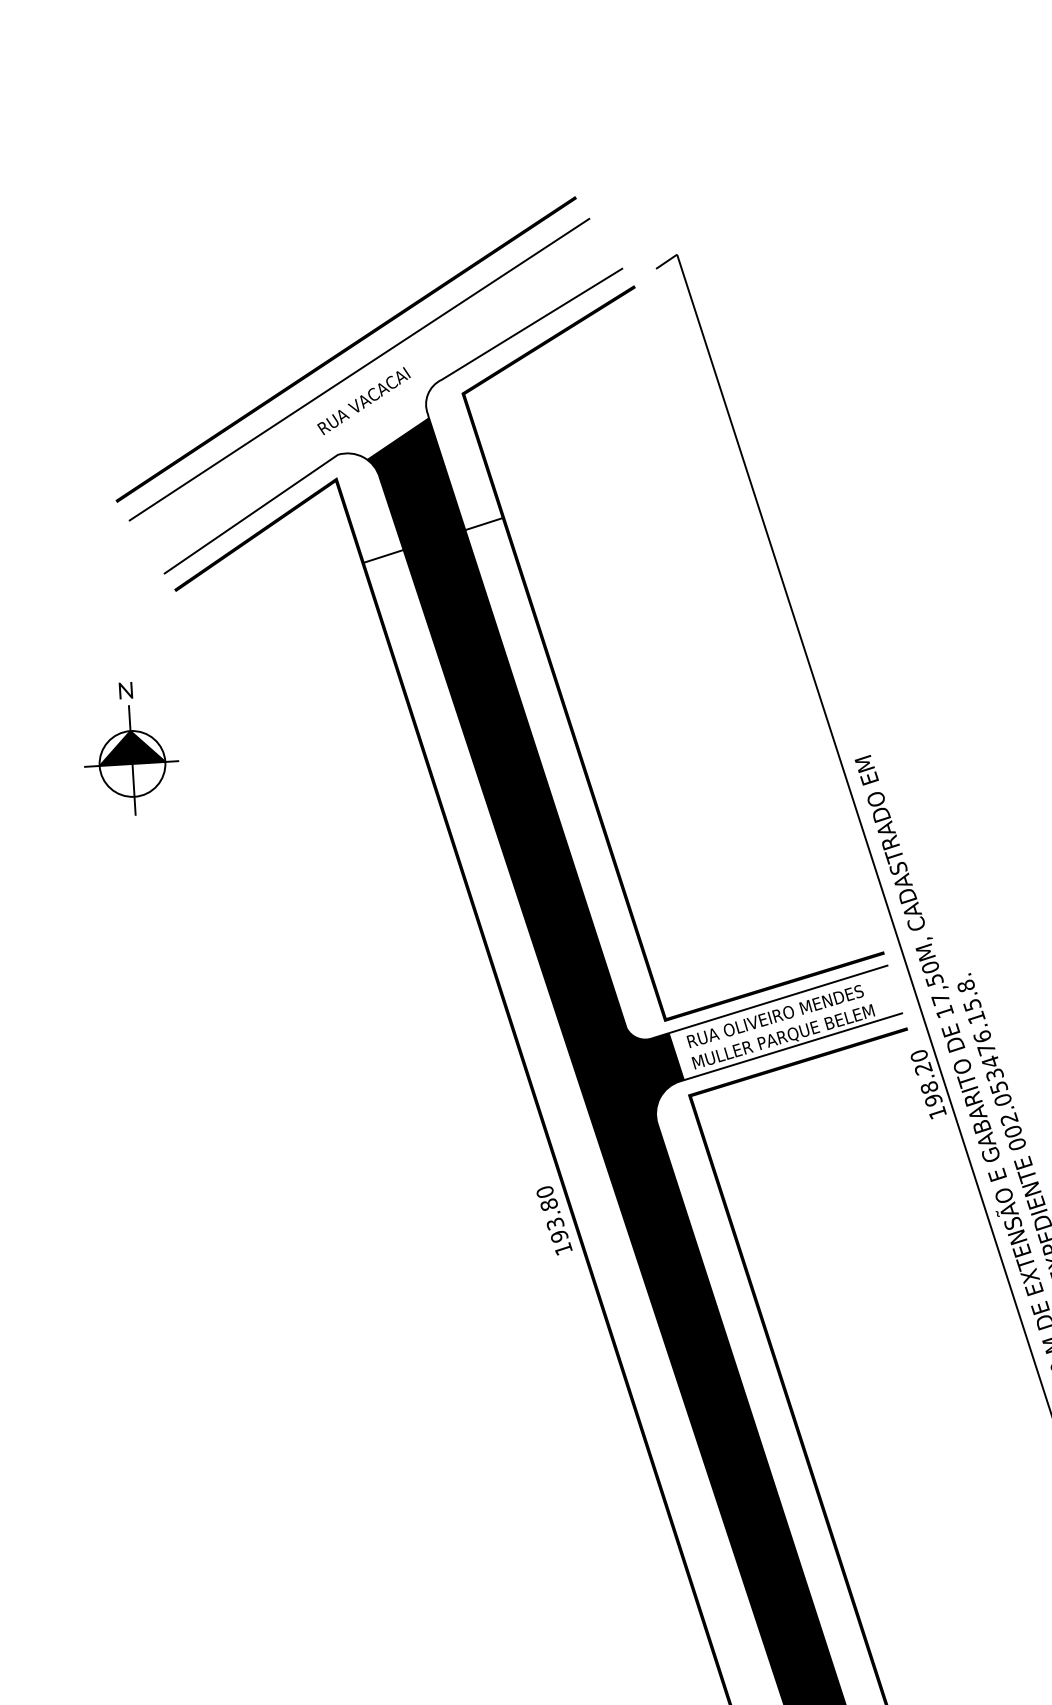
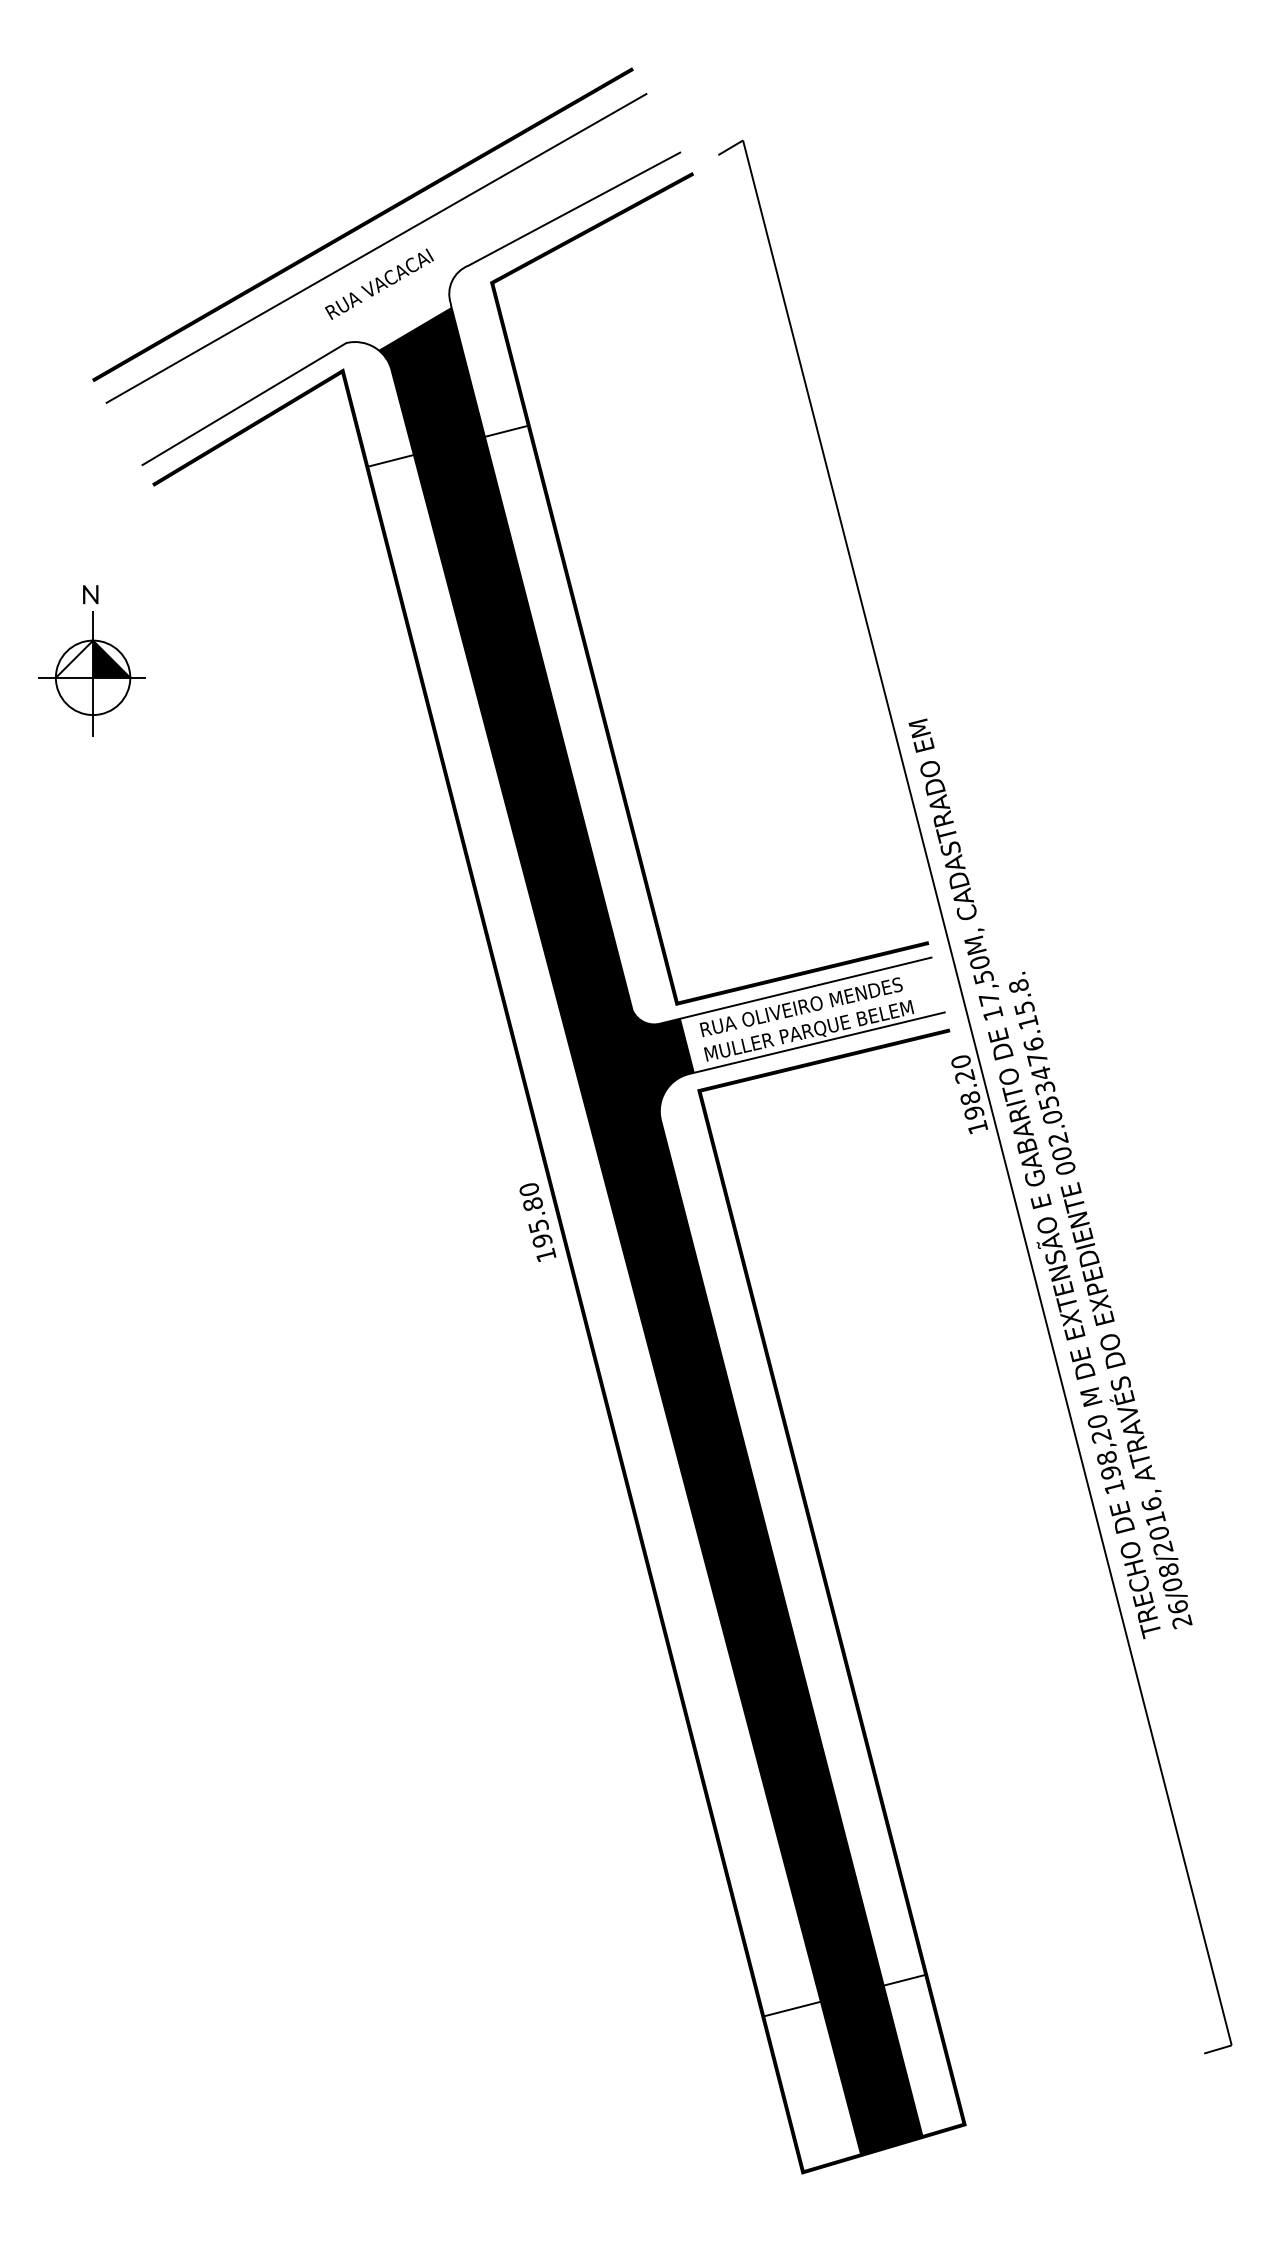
fill: (115, 747) -> (74, 658), removed
text: (554, 1224) -> (537, 1226), 193.80 -> 195.80

